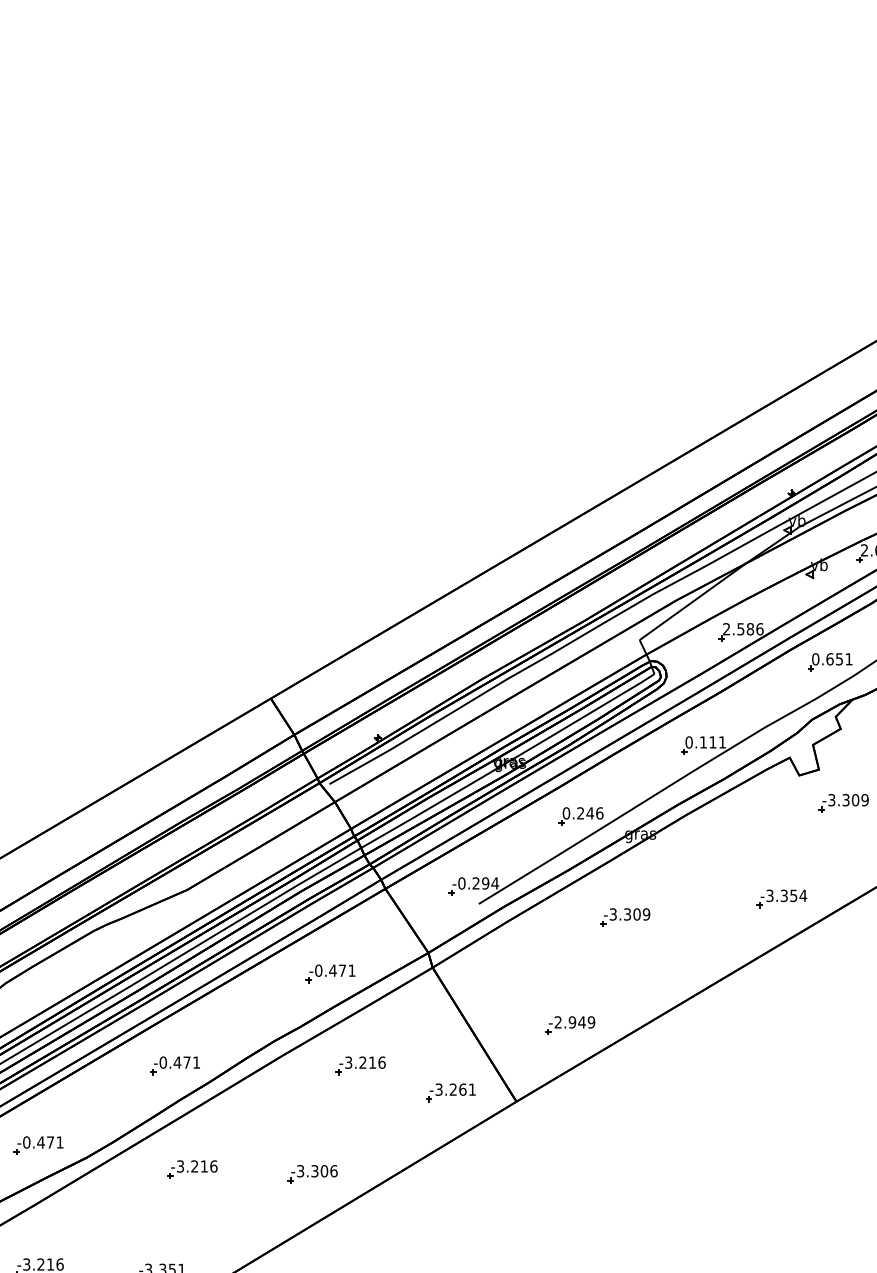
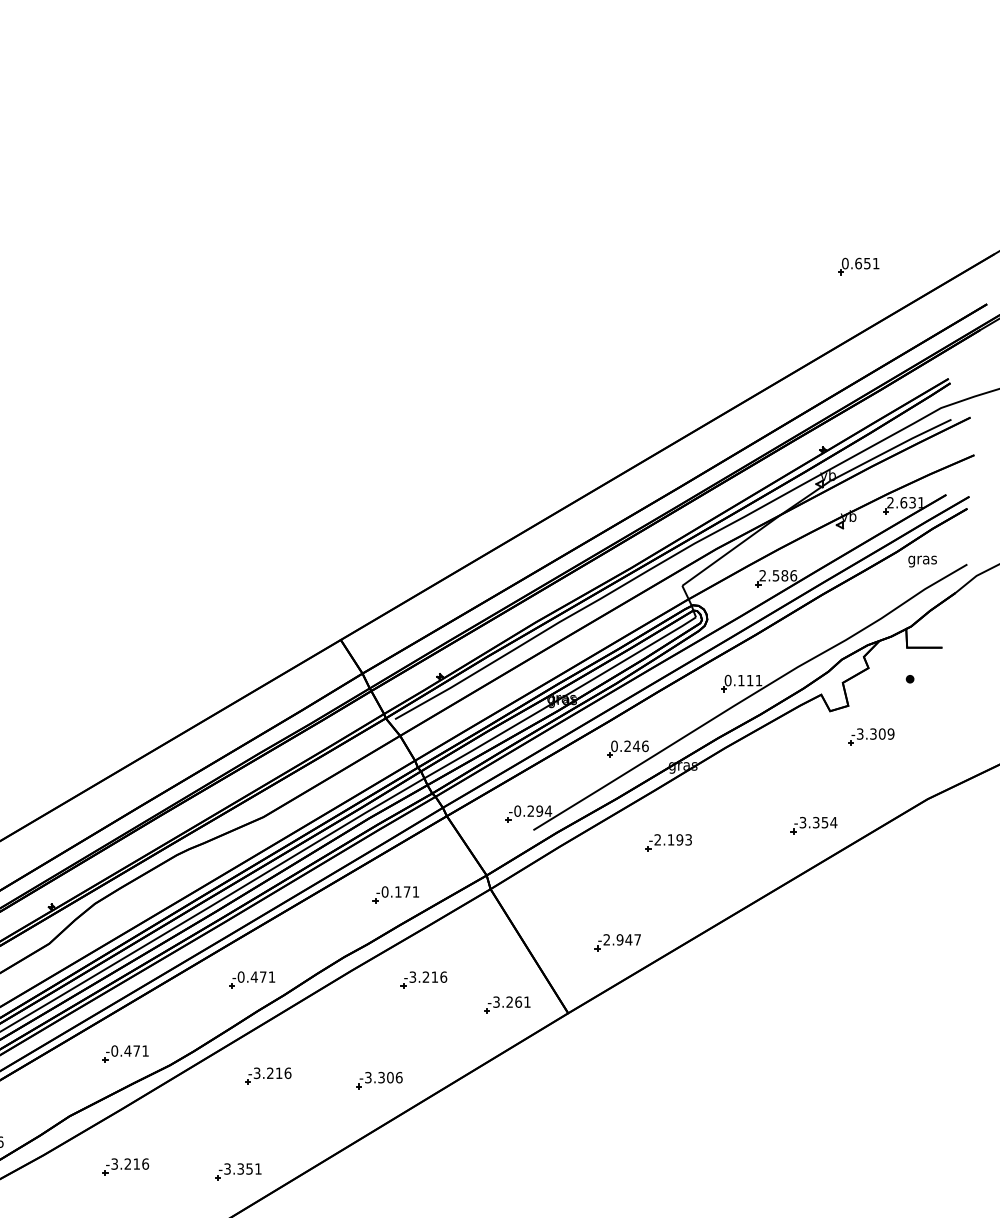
part: (829, 662) -> (858, 266), moved
text: (630, 914) -> (673, 839), -3.309 -> -2.193
text: (332, 970) -> (397, 891), -0.471 -> -0.171
text: (591, 1022) -> (637, 939), -2.949 -> -2.947

